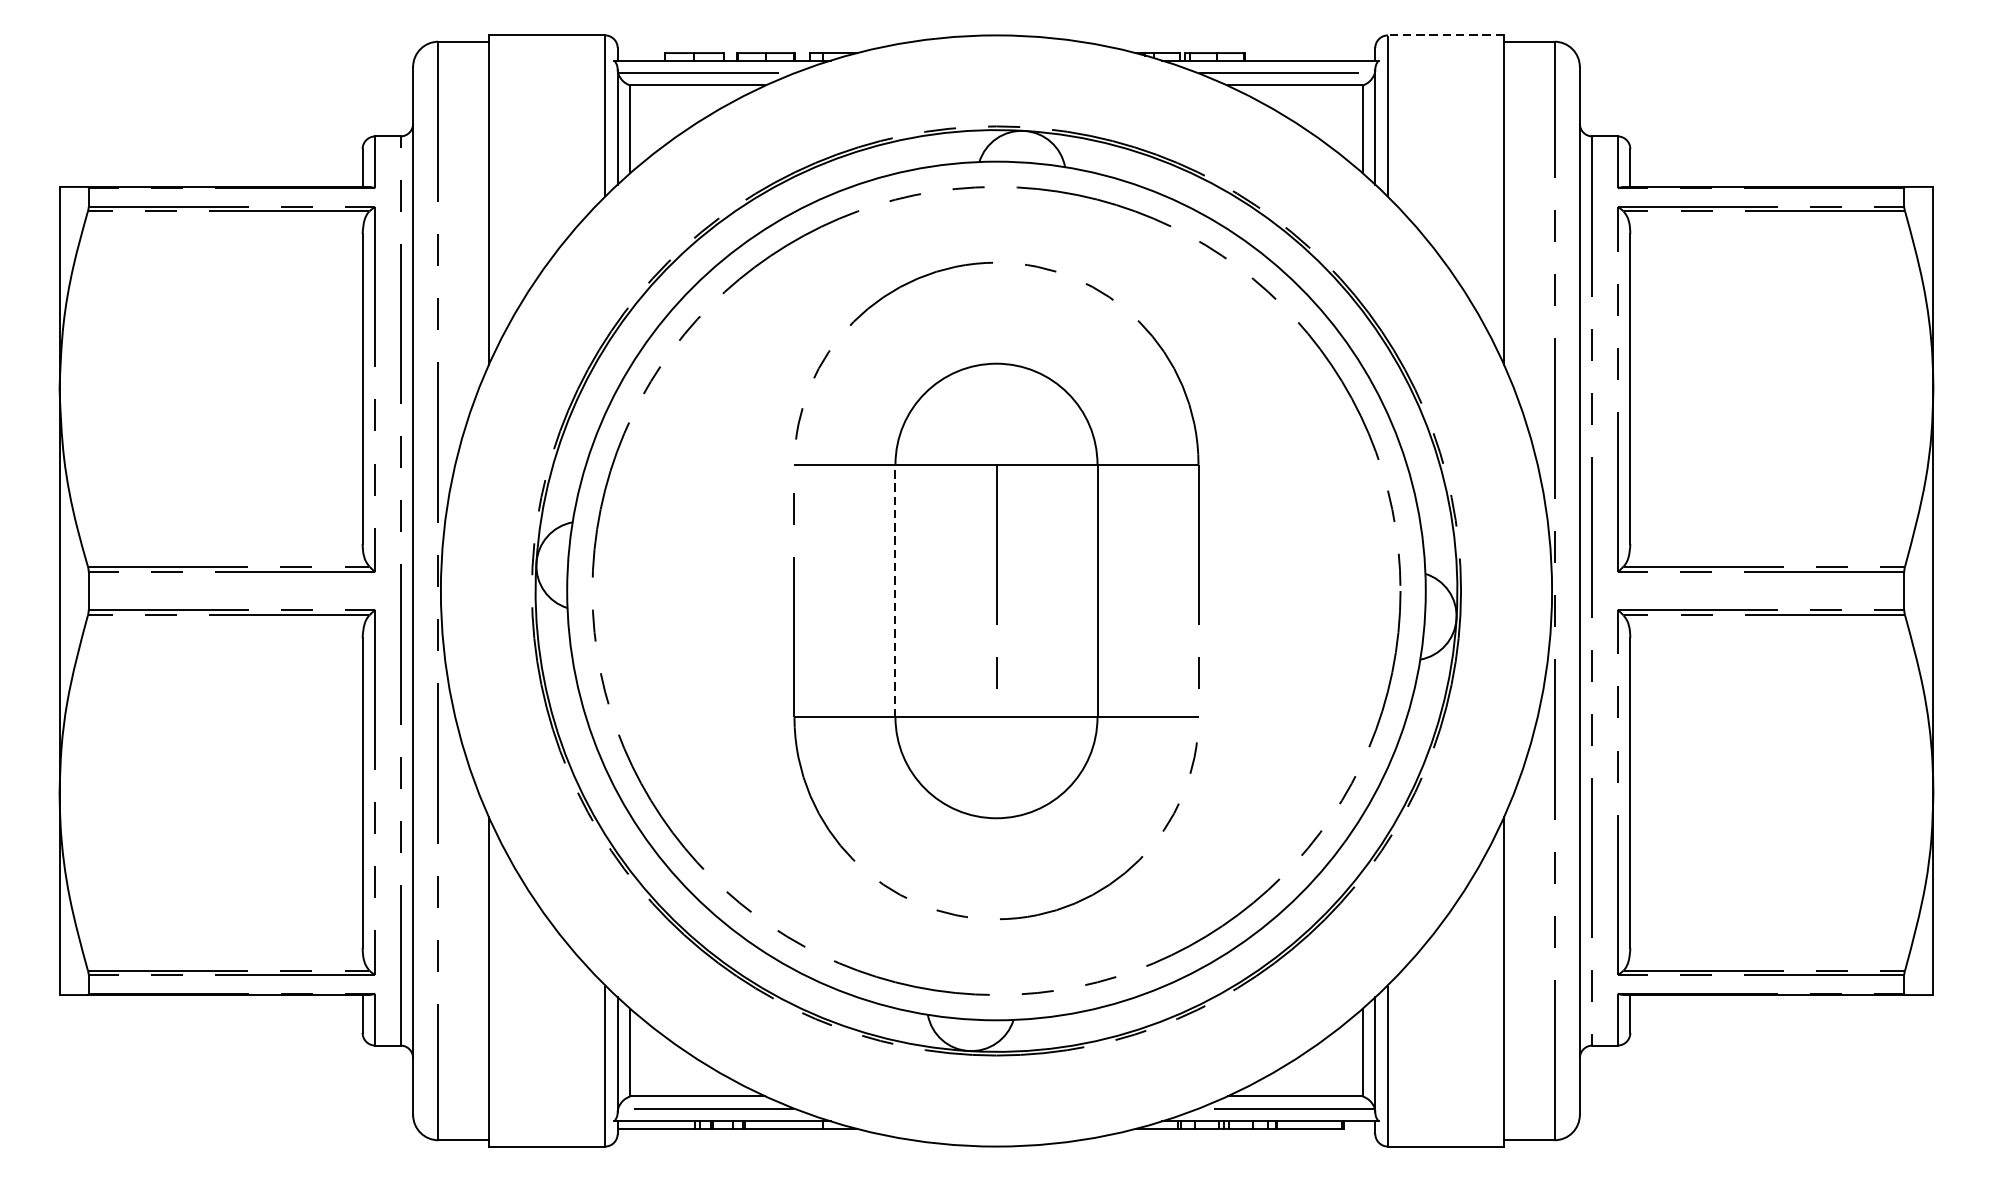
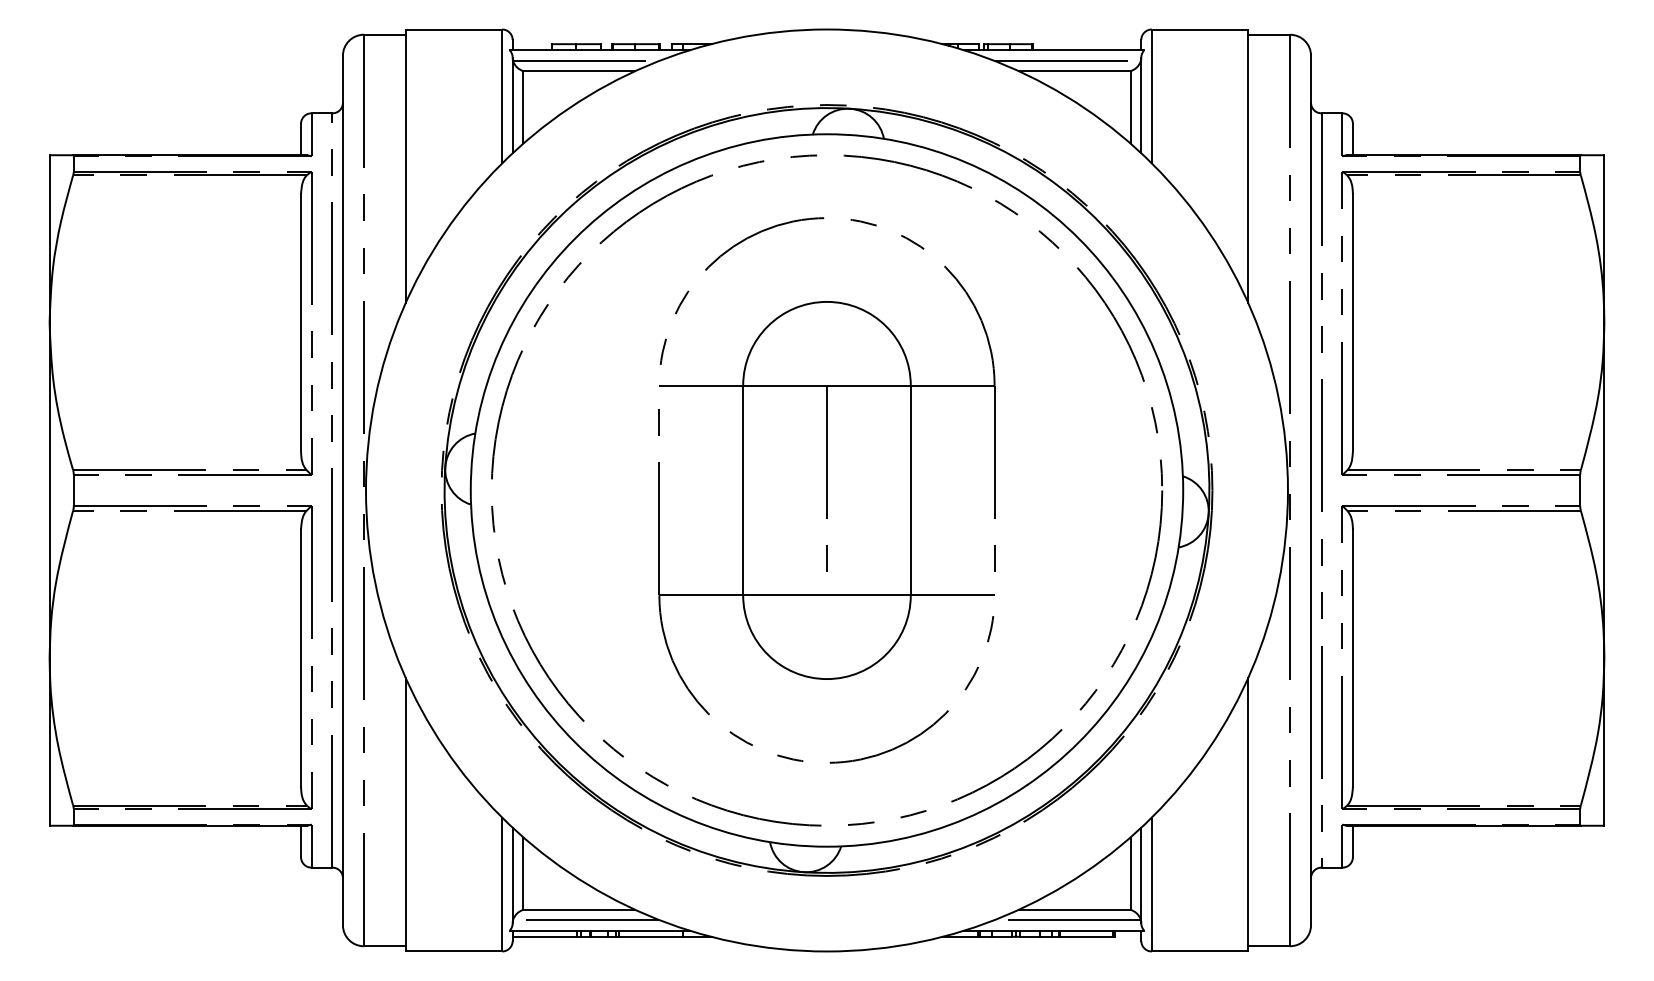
line: (1445, 35) -> (1199, 29), dashed -> solid
line: (895, 591) -> (743, 490), dashed -> solid

